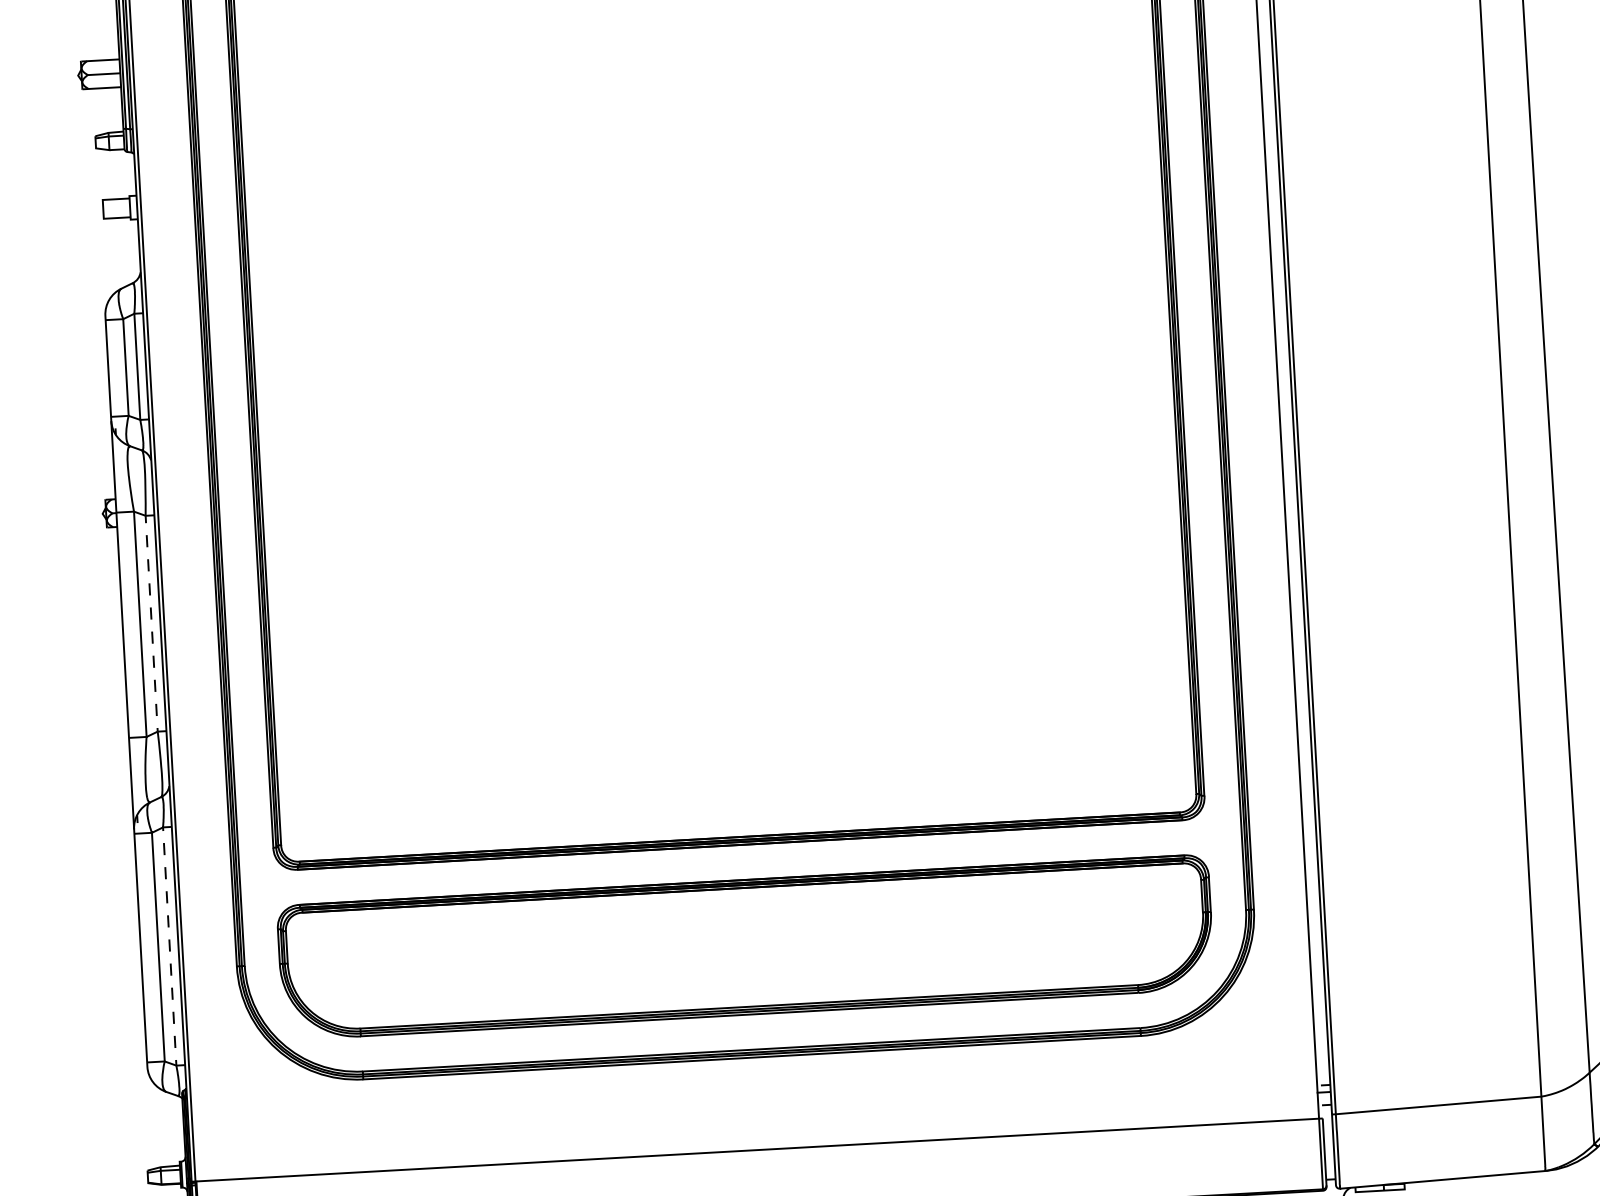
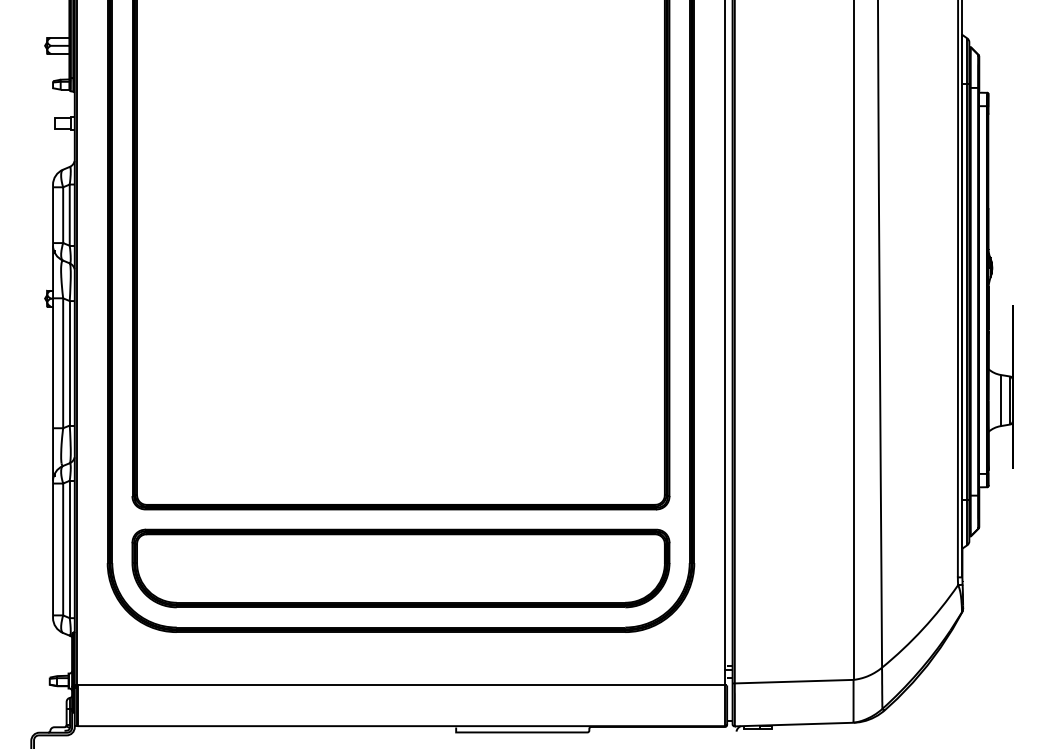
line: (151, 627) -> (69, 365), dashed -> solid
line: (169, 941) -> (69, 546), dashed -> solid

